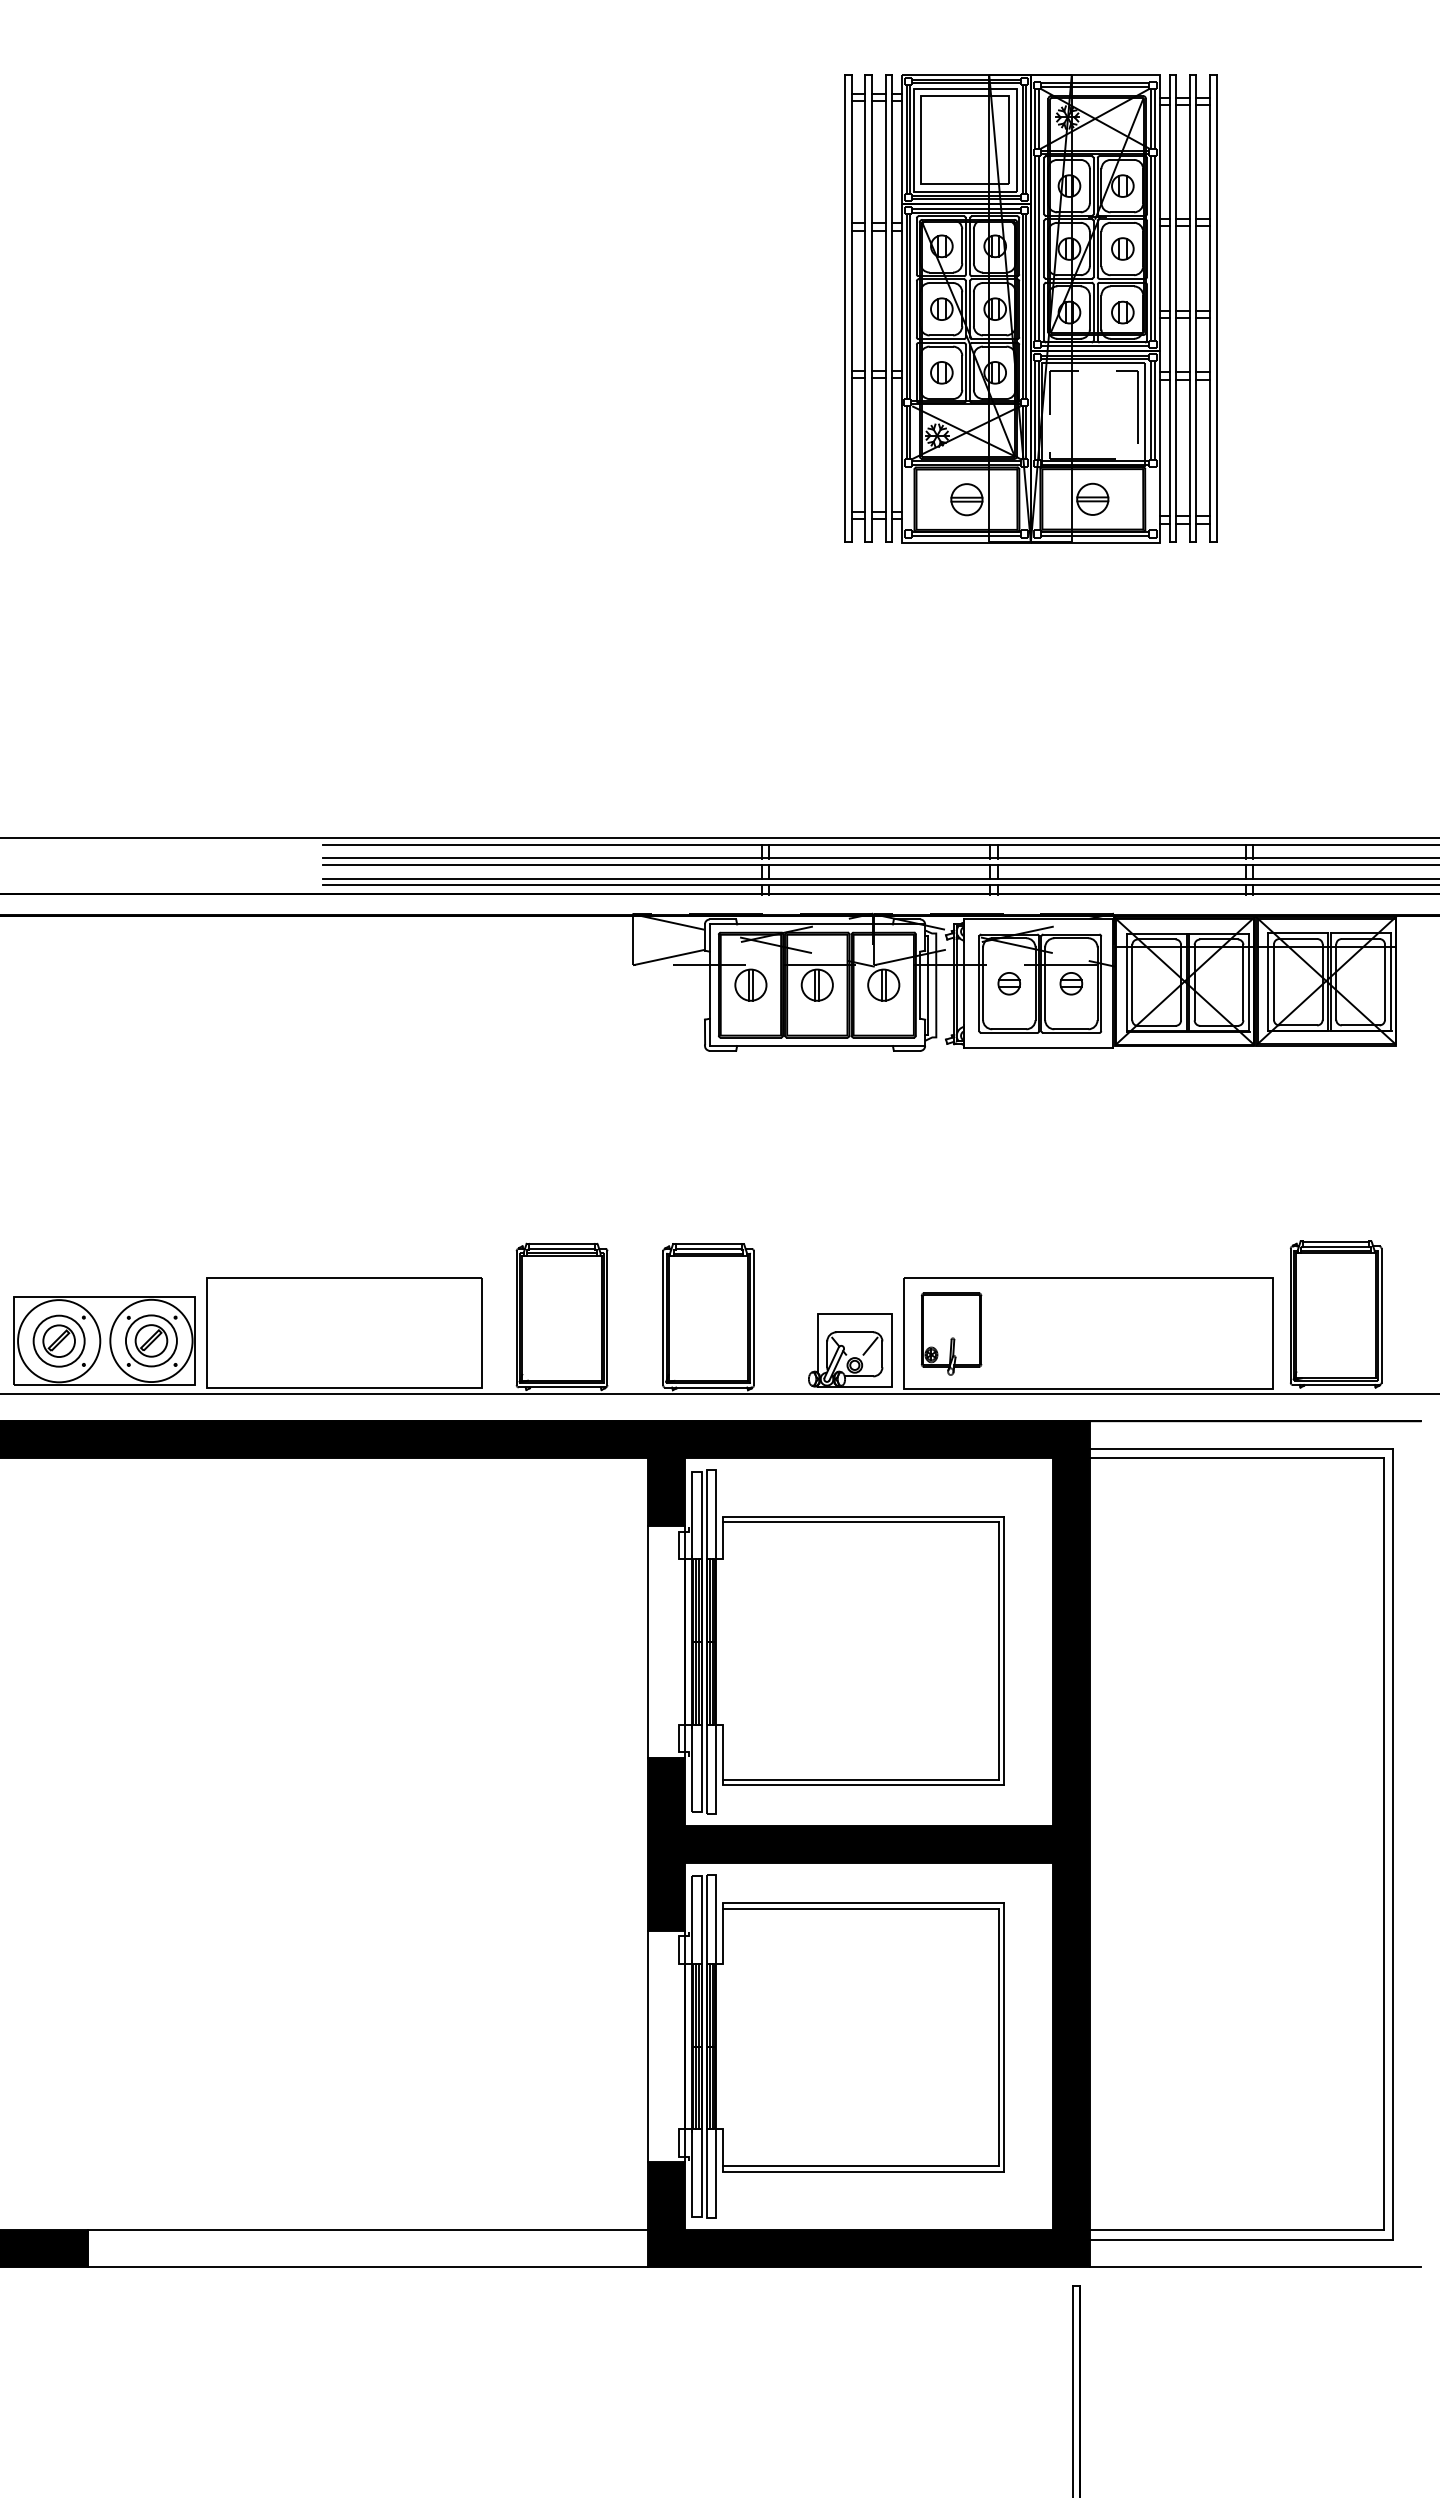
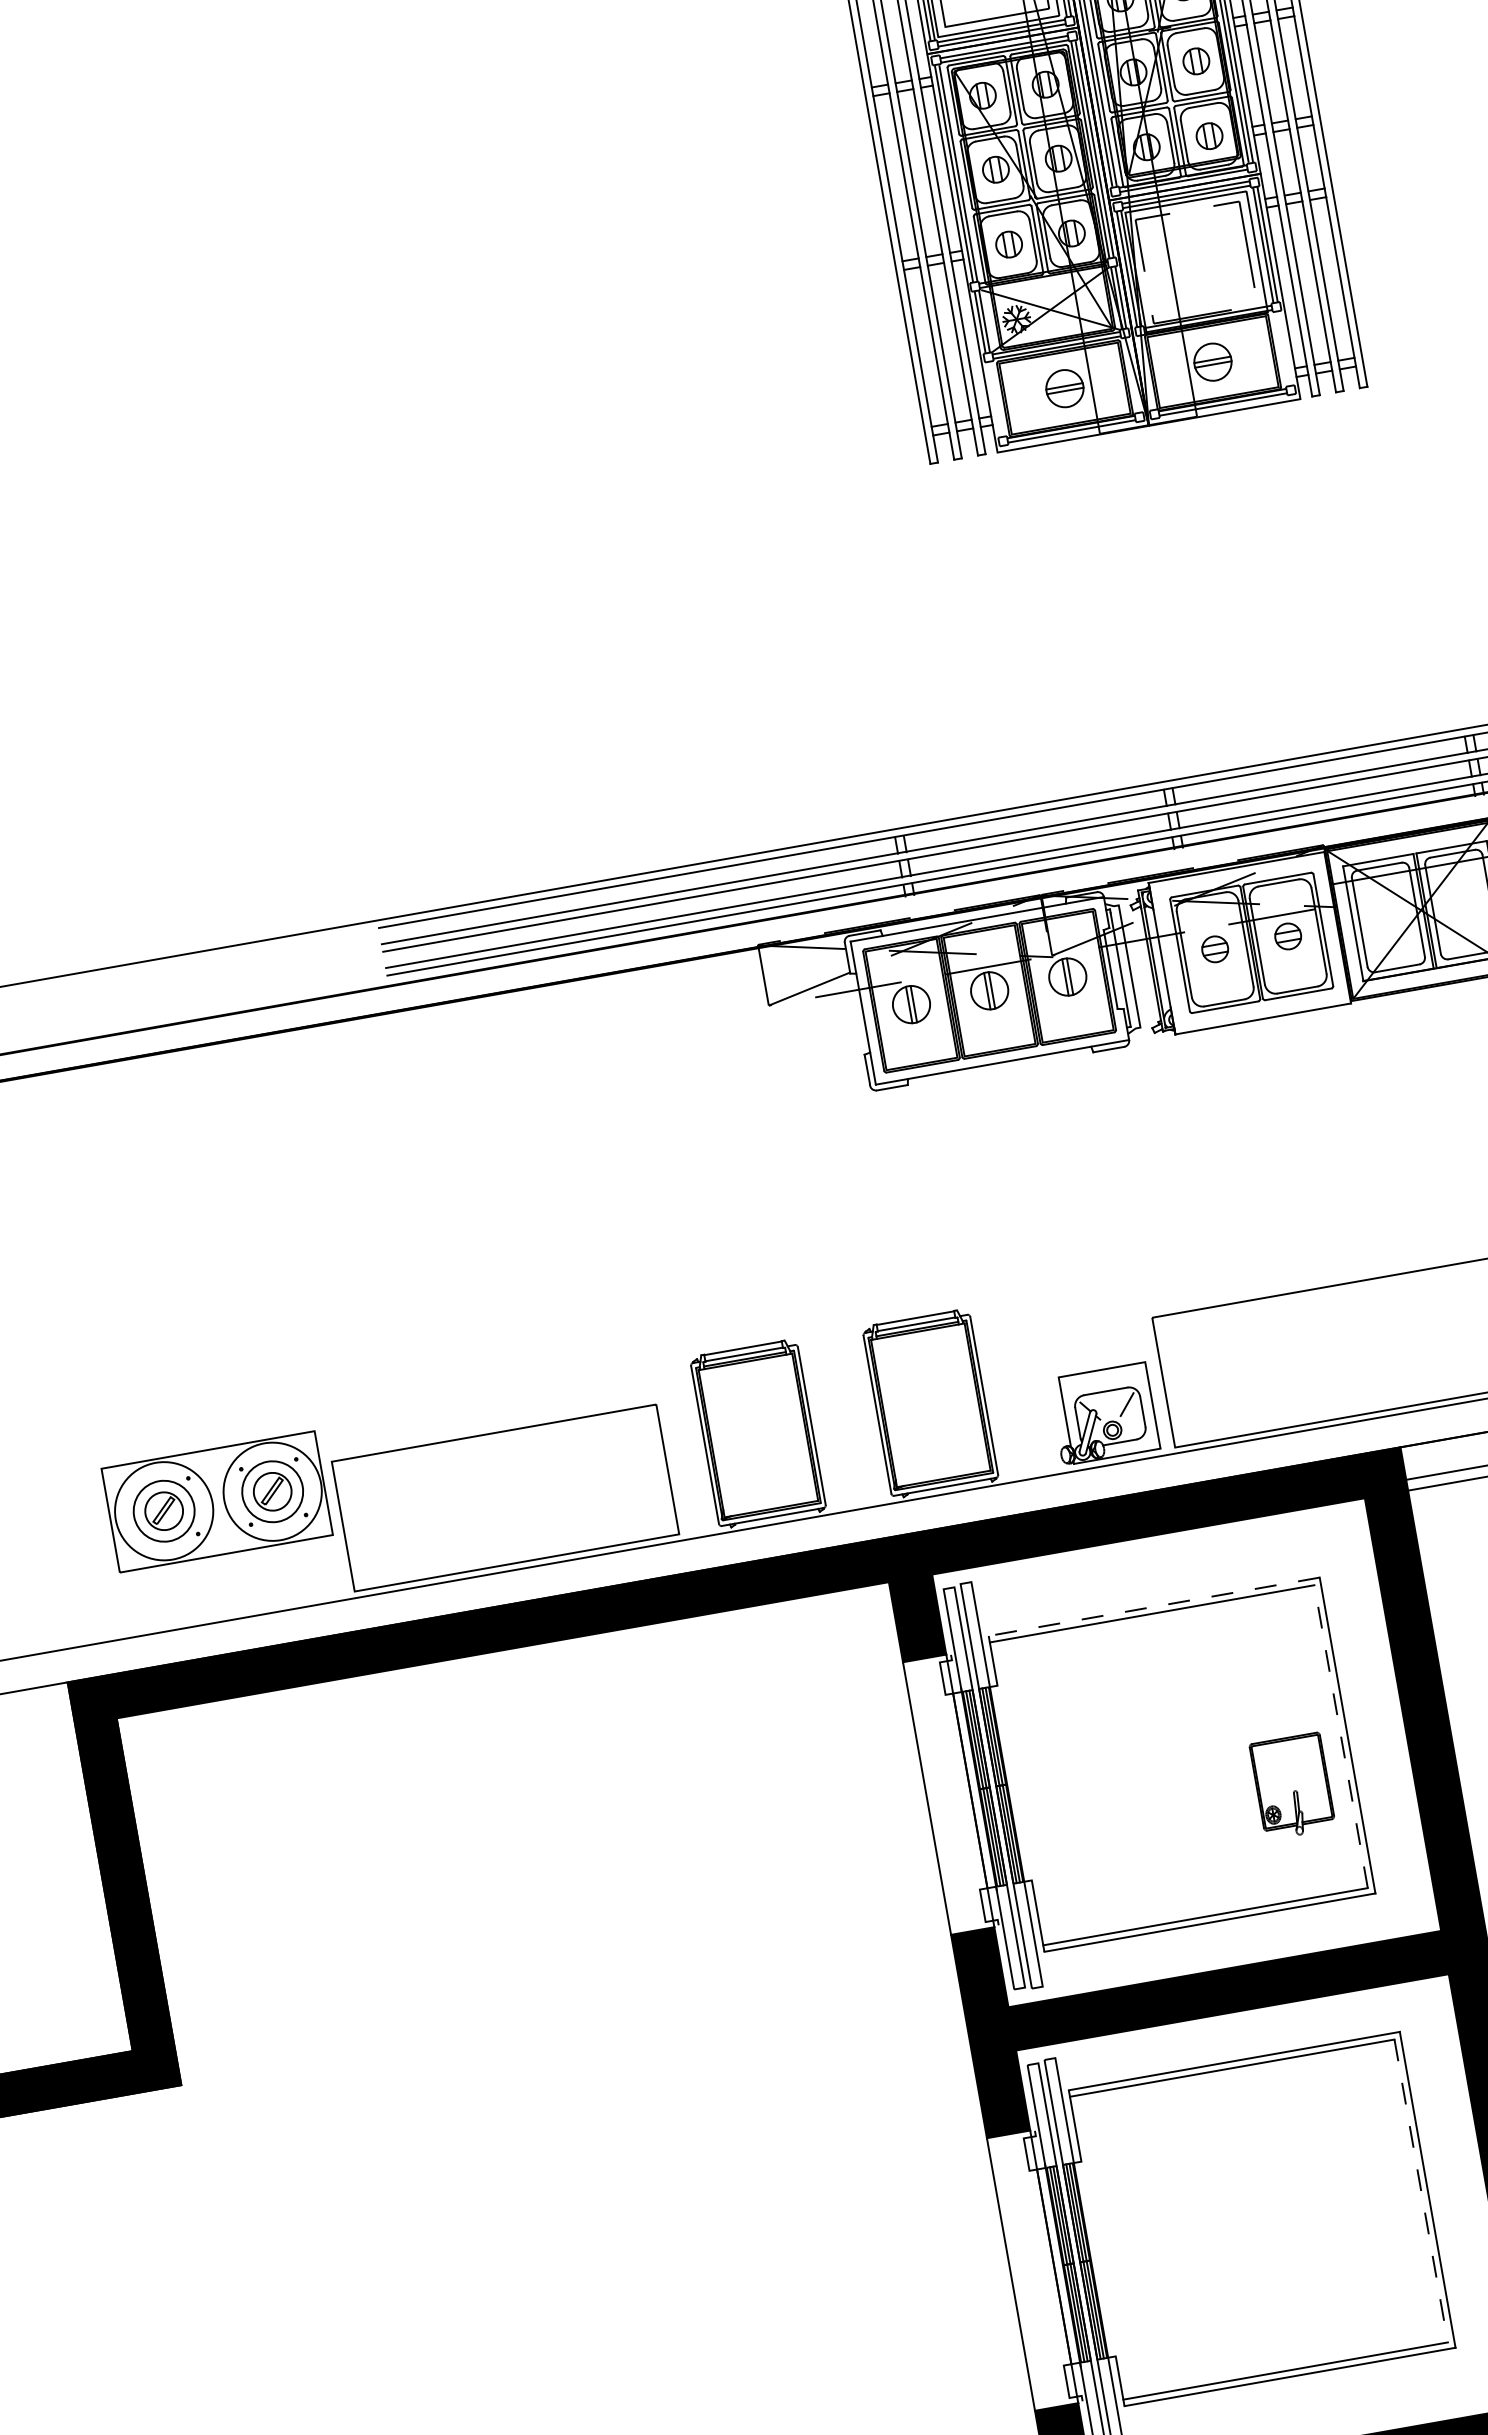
part: (951, 1333) -> (1292, 1785), moved
part: (104, 1340) -> (217, 1501), moved
line: (863, 1516) -> (1154, 1606), solid -> dashed
line: (998, 1651) -> (1341, 1737), solid -> dashed
line: (998, 2037) -> (1421, 2191), solid -> dashed

